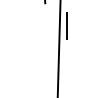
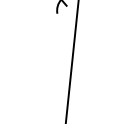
line: (67, 25) -> (84, 43), removed

